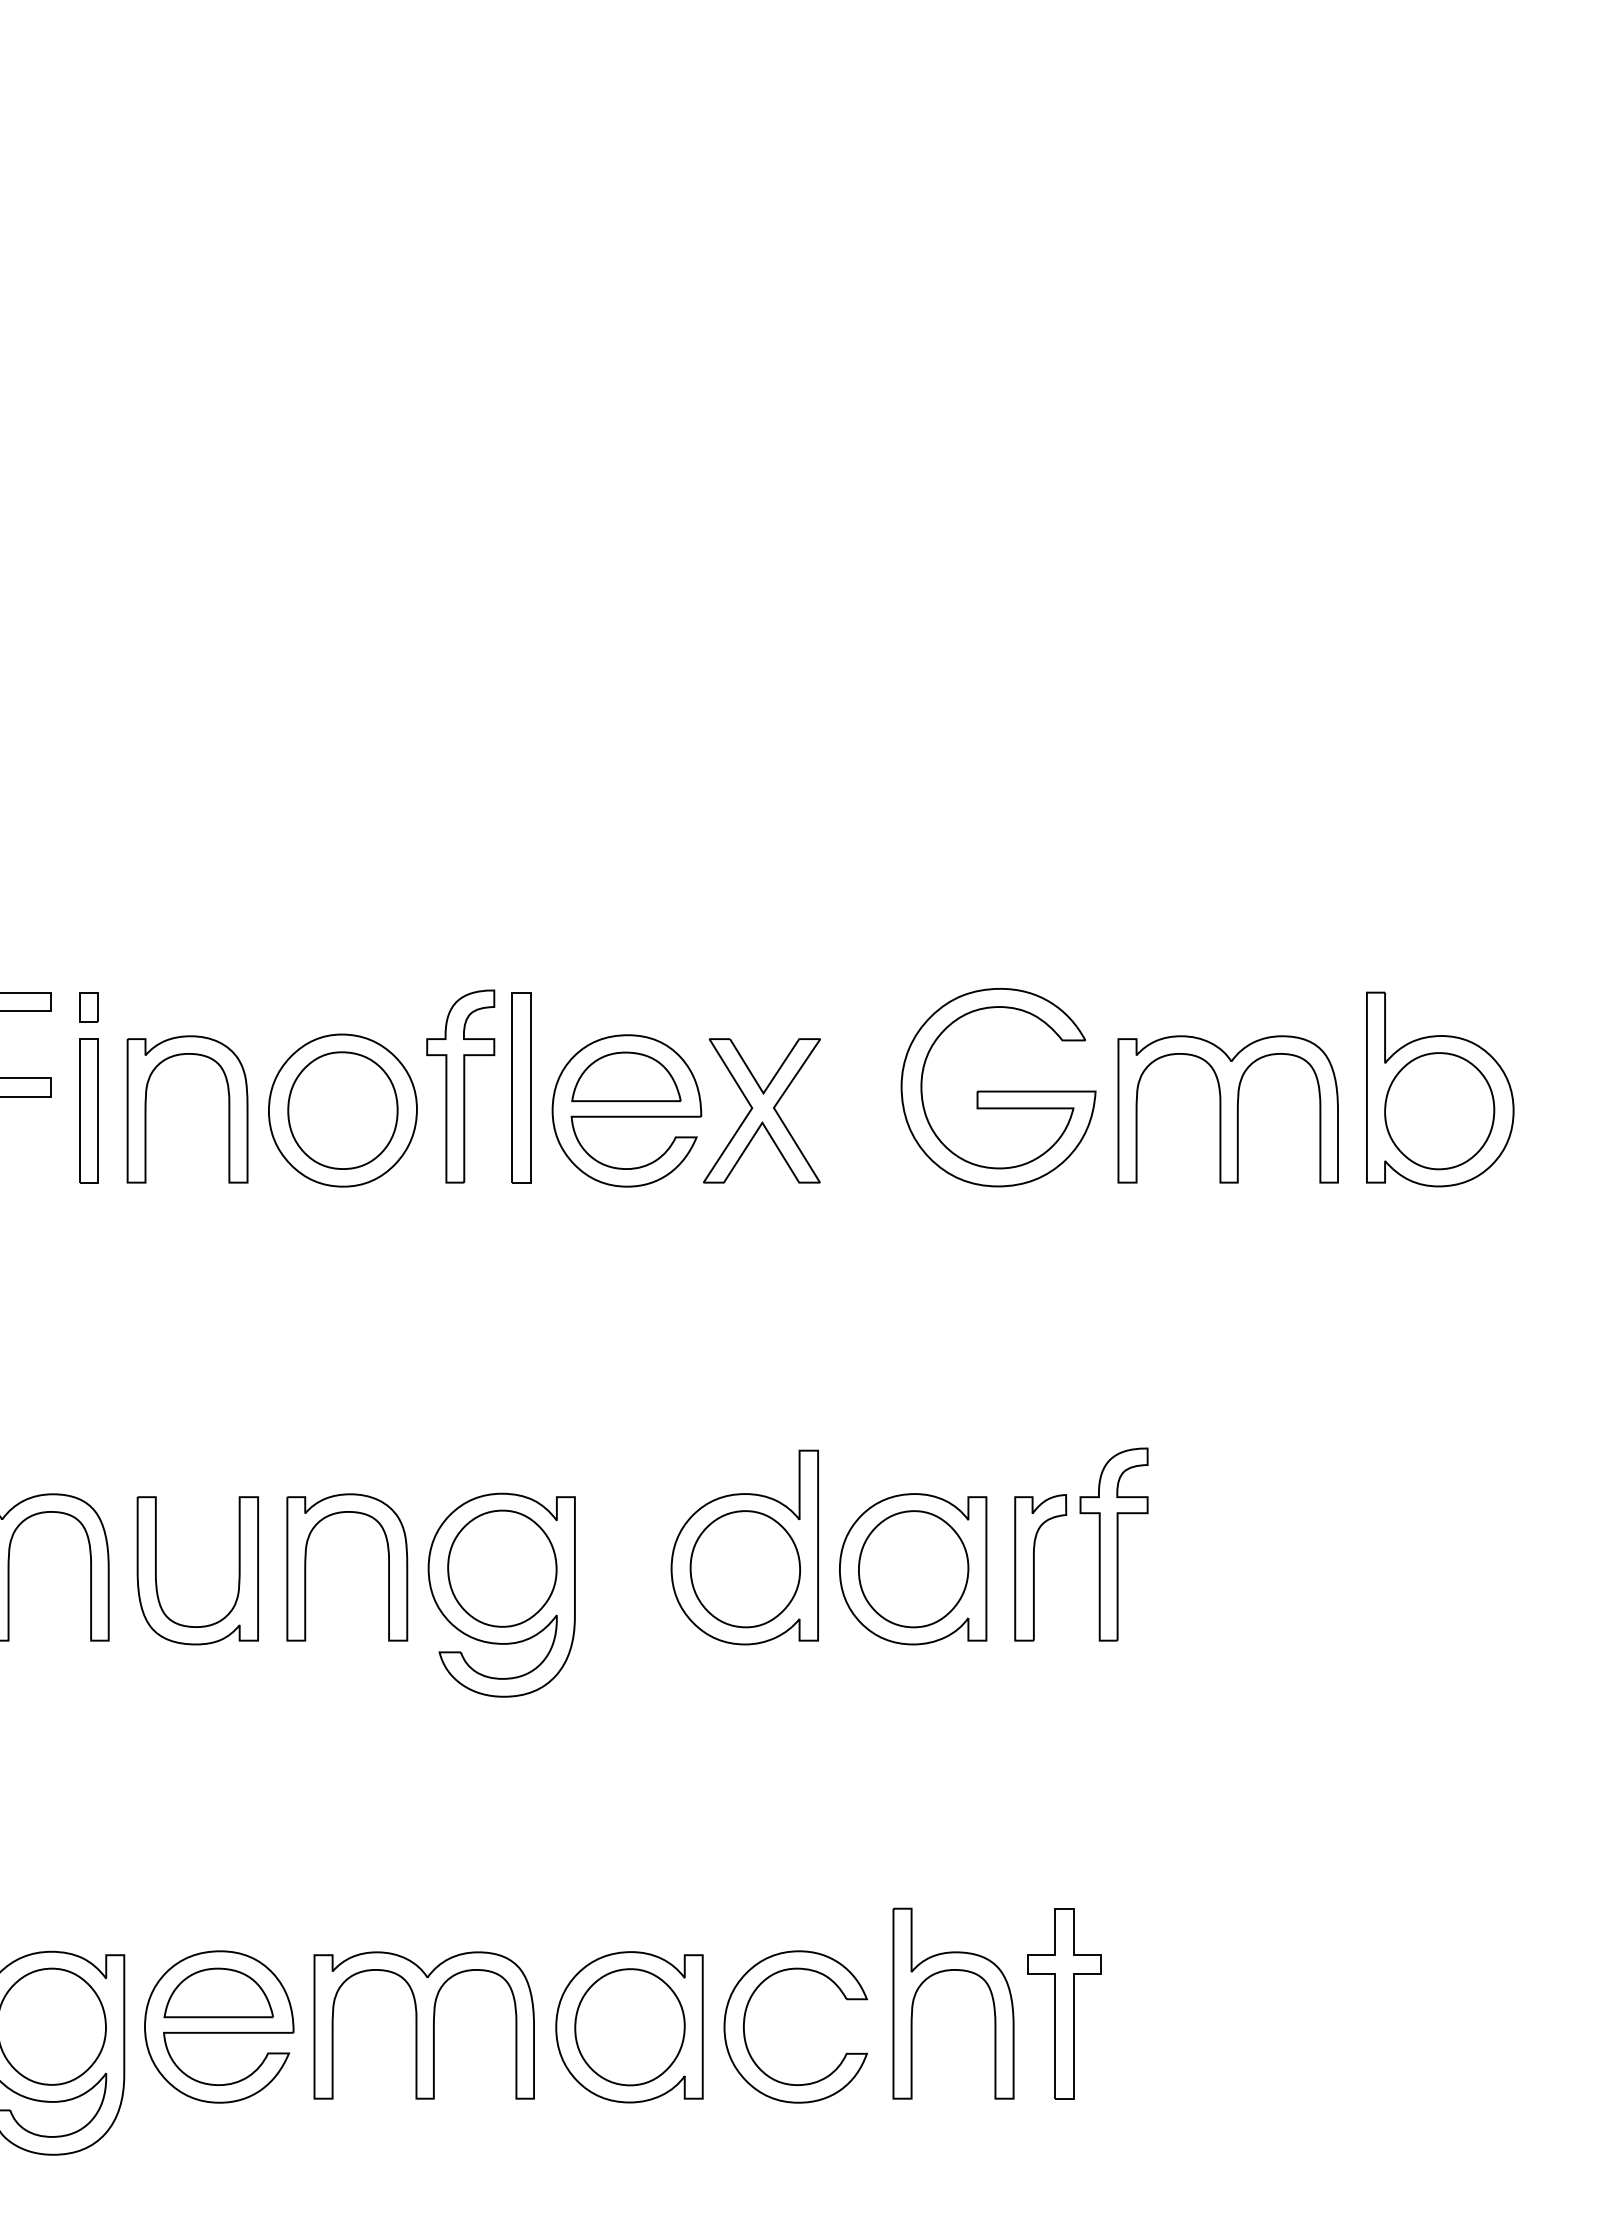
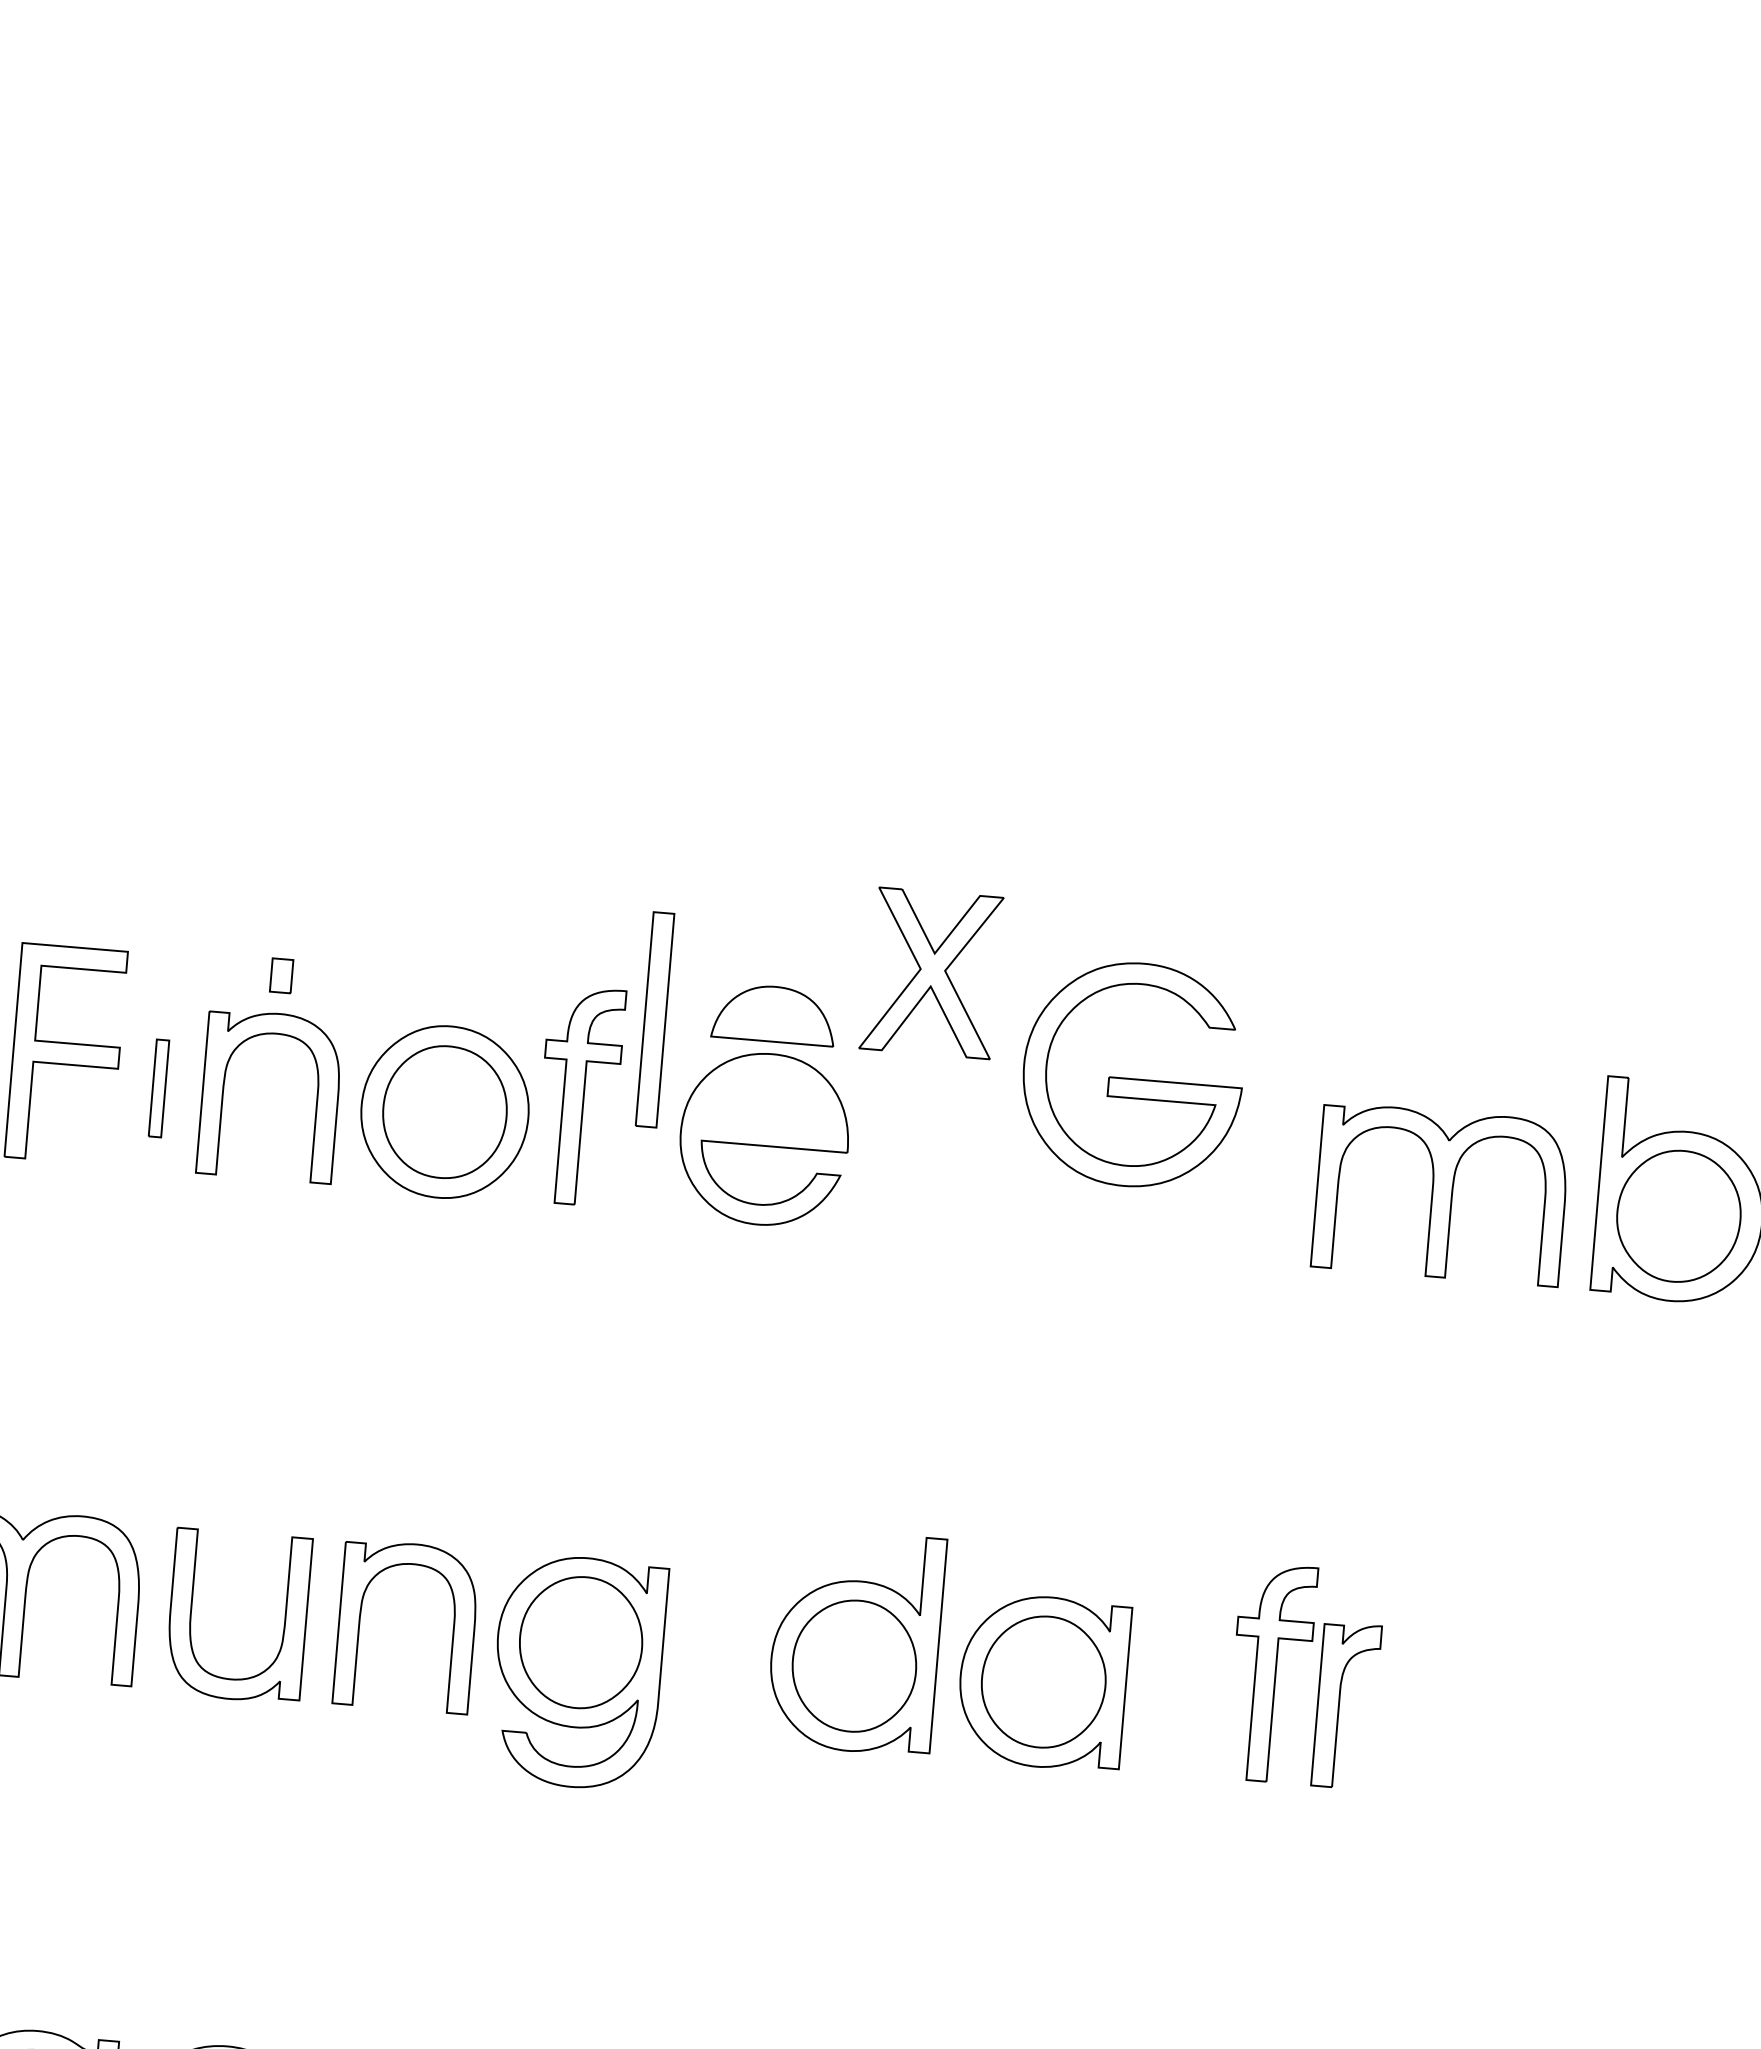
part: (88, 1007) -> (281, 975), moved
part: (626, 1076) -> (774, 1013), moved
part: (521, 1087) -> (655, 1019), moved
part: (998, 1087) -> (1133, 1074), moved
part: (88, 1110) -> (158, 1087), size x0.6
part: (761, 1110) -> (930, 972), moved
part: (1040, 1567) -> (1346, 1705), moved

